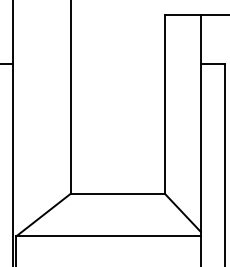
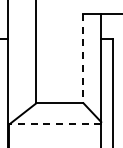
line: (165, 104) -> (83, 58), solid -> dashed
line: (108, 236) -> (55, 124), solid -> dashed

